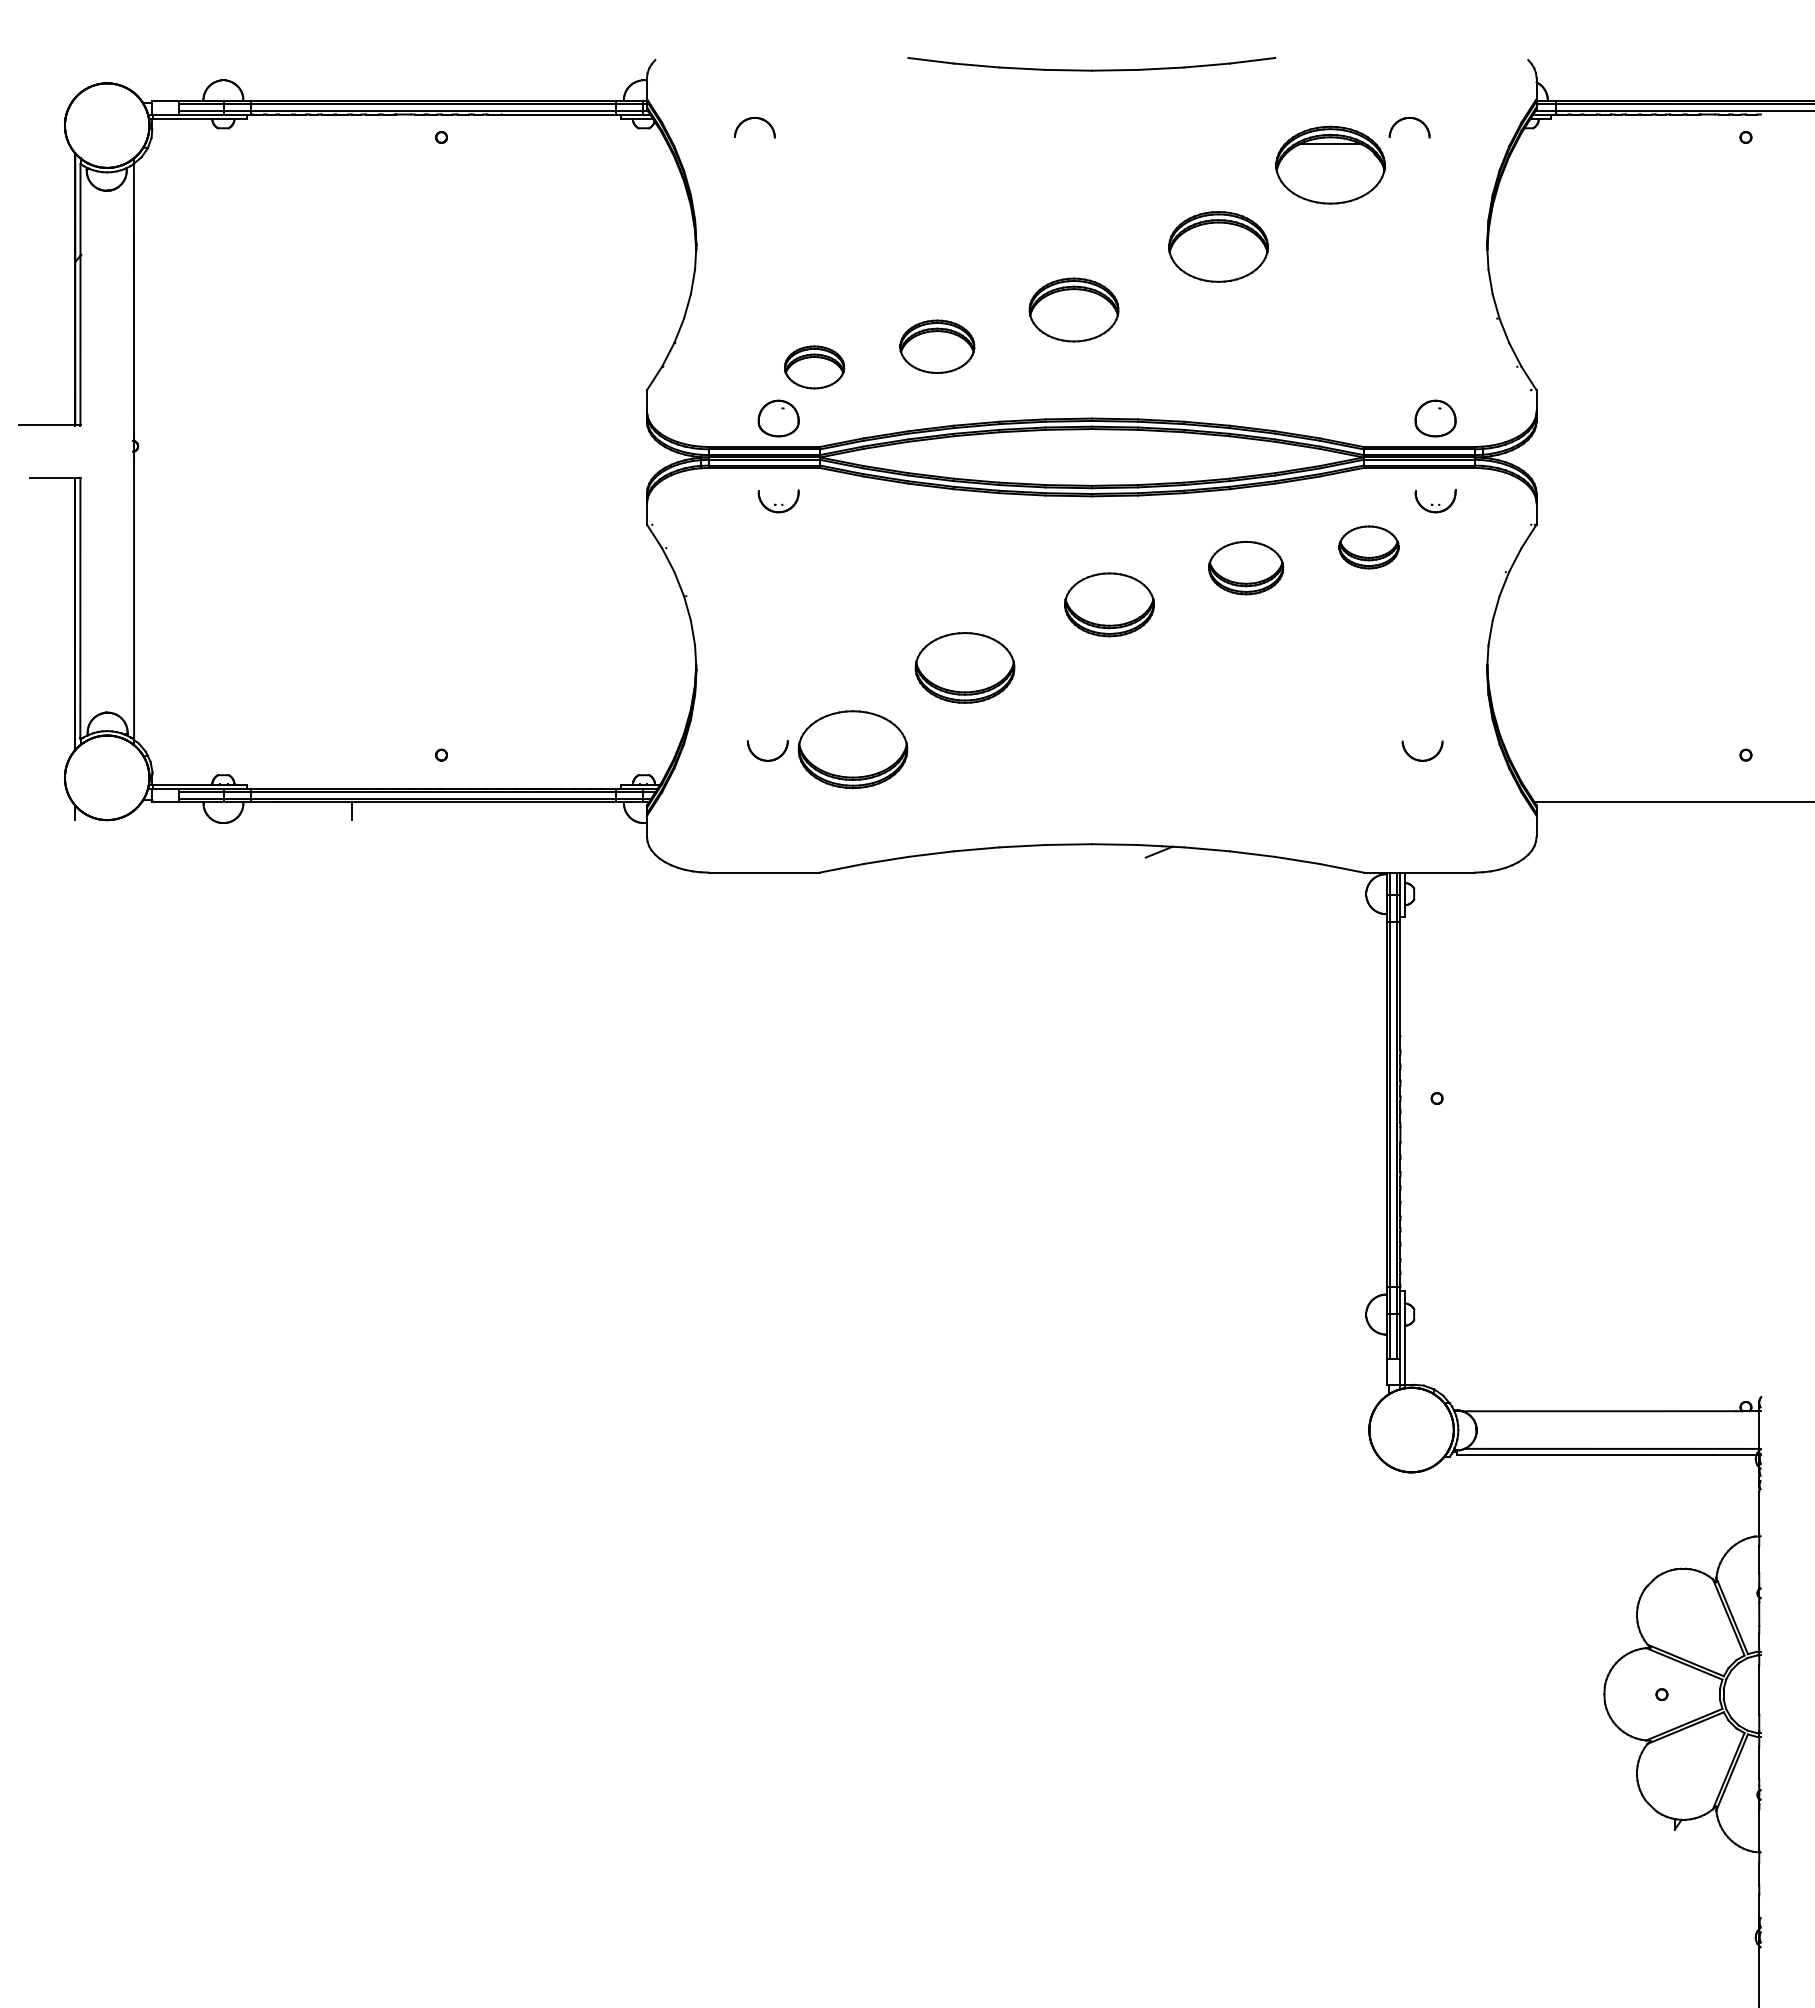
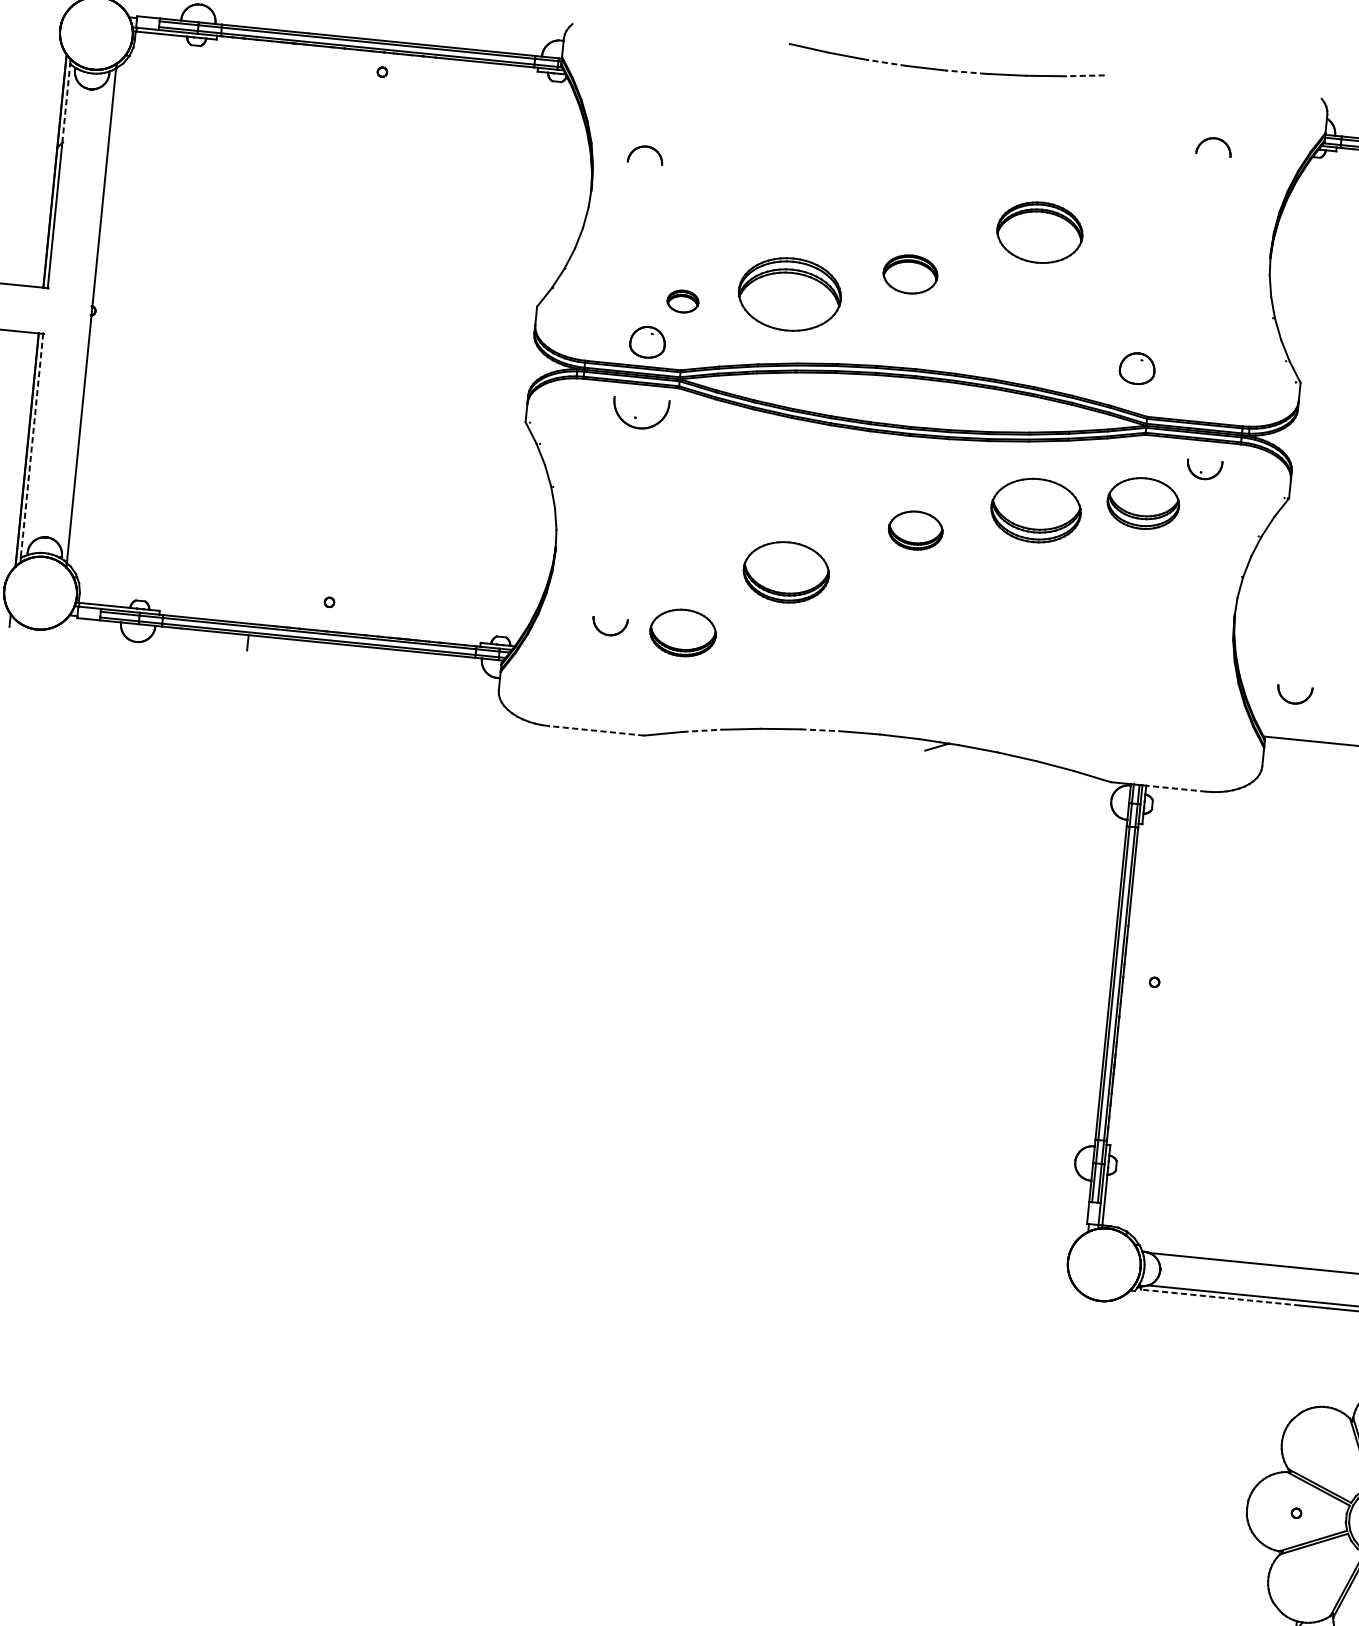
line: (1252, 60) -> (1085, 75), solid -> dashed
line: (1021, 68) -> (886, 62), solid -> dashed
line: (1114, 70) -> (965, 72), solid -> dashed
part: (751, 119) -> (643, 147), moved
part: (1330, 164) -> (1143, 171), removed
line: (80, 209) -> (66, 103), solid -> dashed
part: (1073, 309) -> (910, 273), size x0.7
part: (937, 346) -> (790, 294), size x1.6
part: (814, 367) -> (682, 301), size x0.6
part: (1435, 418) -> (1137, 368), moved
part: (778, 501) -> (640, 413), size x1.6
part: (1368, 547) -> (1142, 503), size x1.4
part: (1246, 568) -> (1036, 511), size x1.4
part: (1109, 604) -> (915, 530), size x0.7
line: (80, 608) -> (32, 445), solid -> dashed
part: (852, 749) -> (682, 632), size x0.7
part: (1422, 759) -> (1293, 702), moved
line: (1022, 846) -> (820, 730), solid -> dashed
line: (886, 860) -> (702, 730), solid -> dashed
line: (764, 872) -> (596, 730), solid -> dashed
line: (1439, 872) -> (1176, 788), solid -> dashed
line: (1549, 1454) -> (1220, 1297), solid -> dashed

